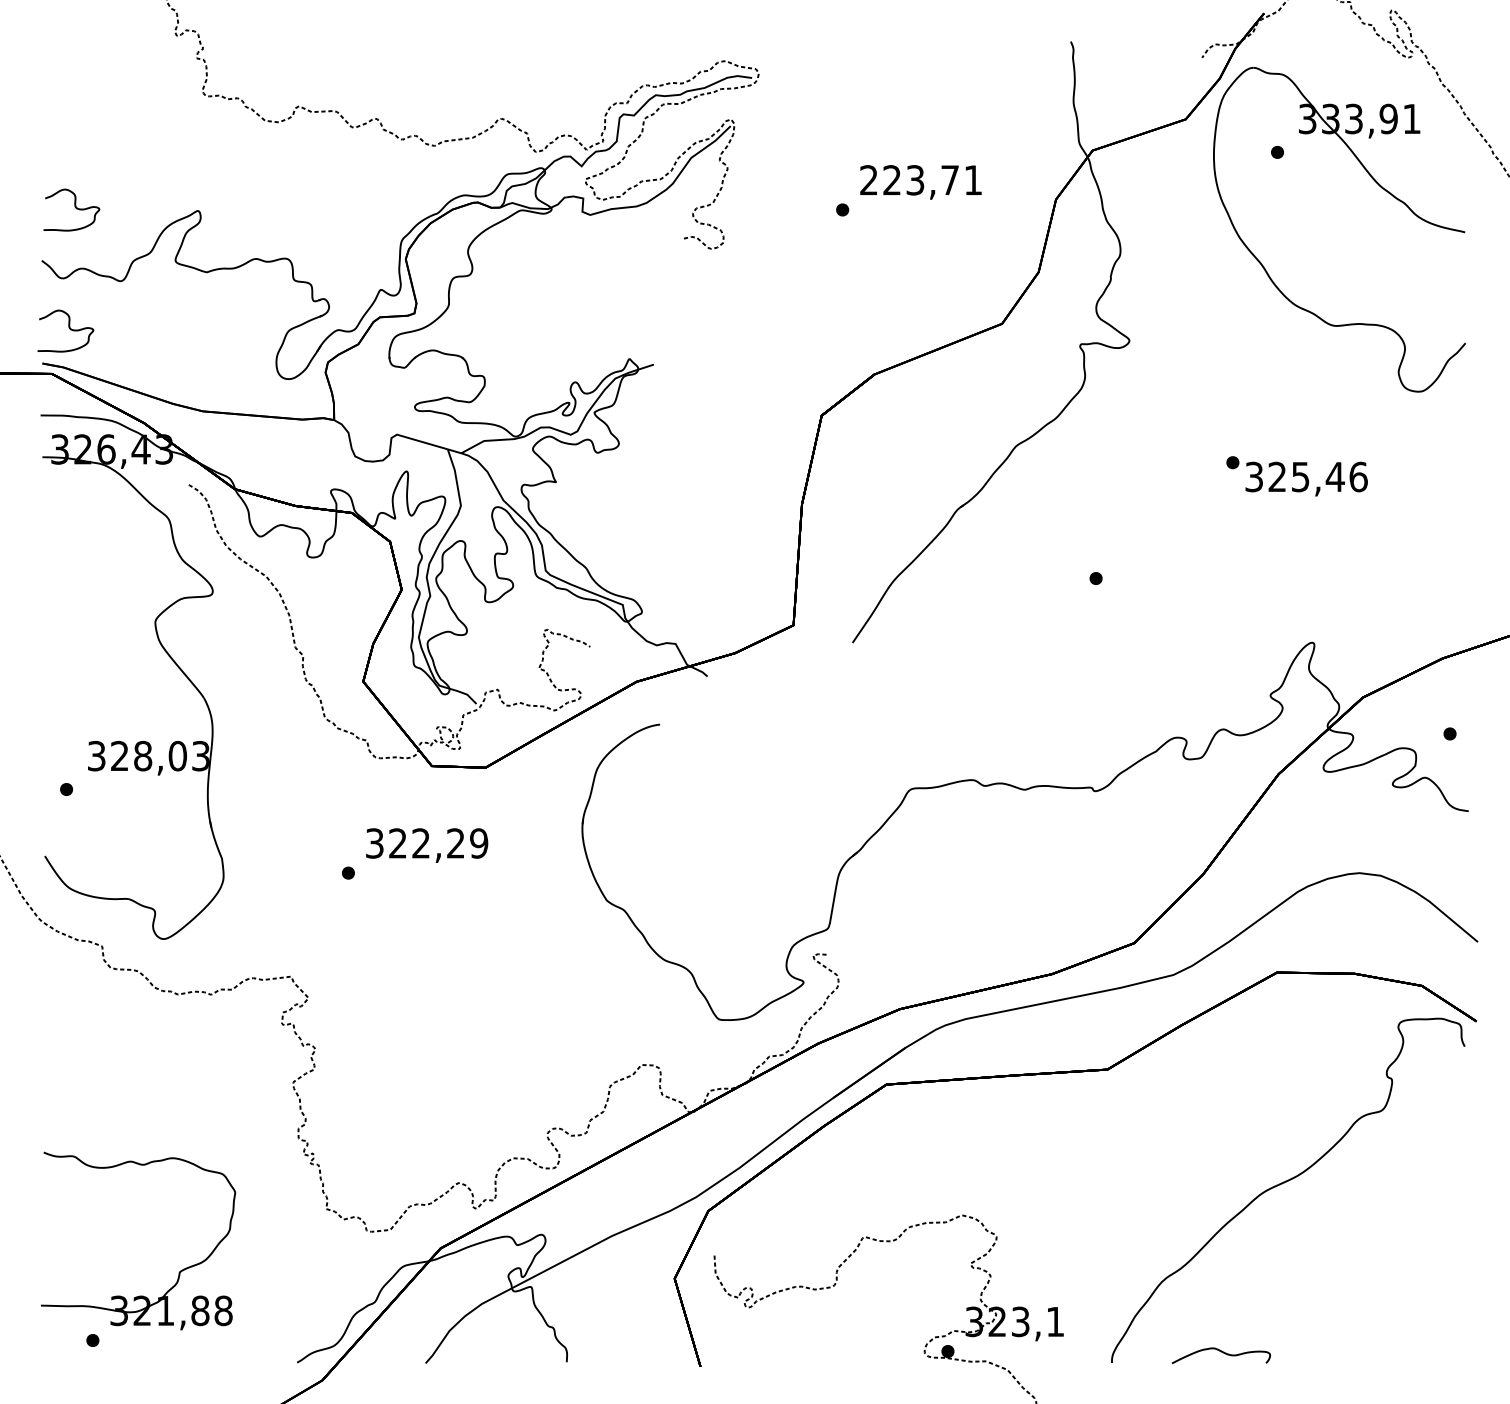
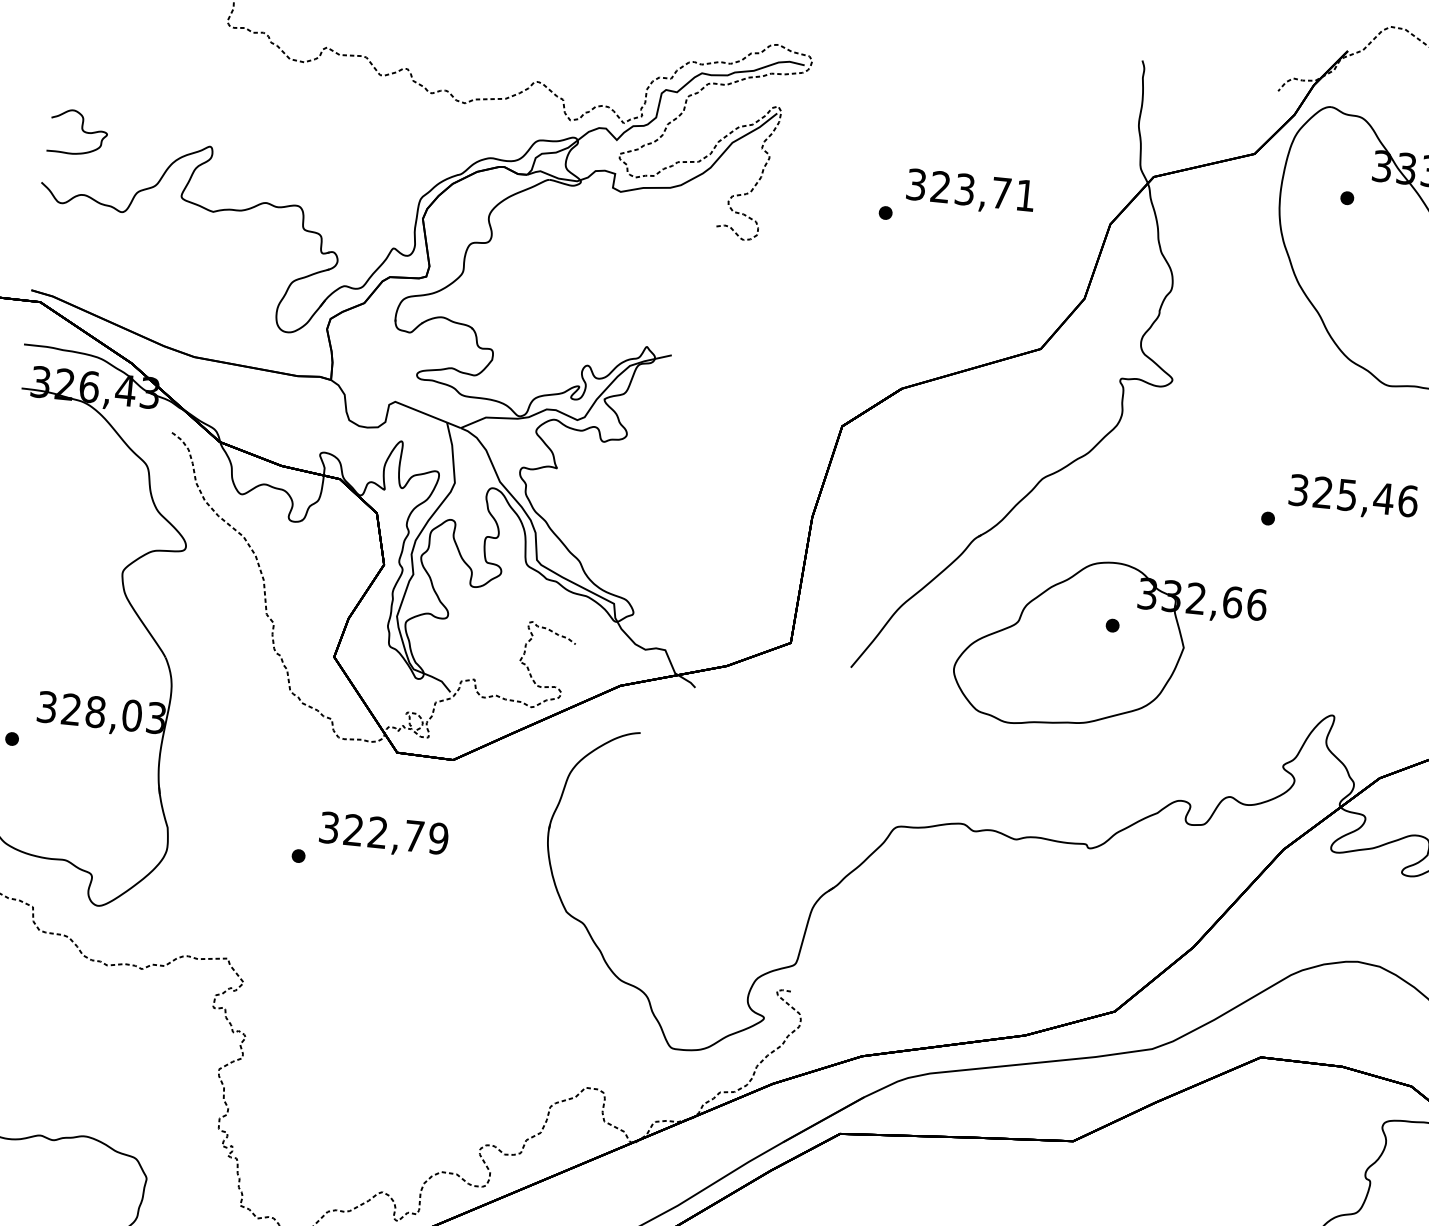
text: (868, 180) -> (915, 184), 223,71 -> 323,71
curve: (69, 329) -> (63, 257), removed
text: (1306, 478) -> (1353, 497), moved
part: (1094, 599) -> (1108, 647), added
text: (455, 843) -> (413, 836), 322,29 -> 322,79

